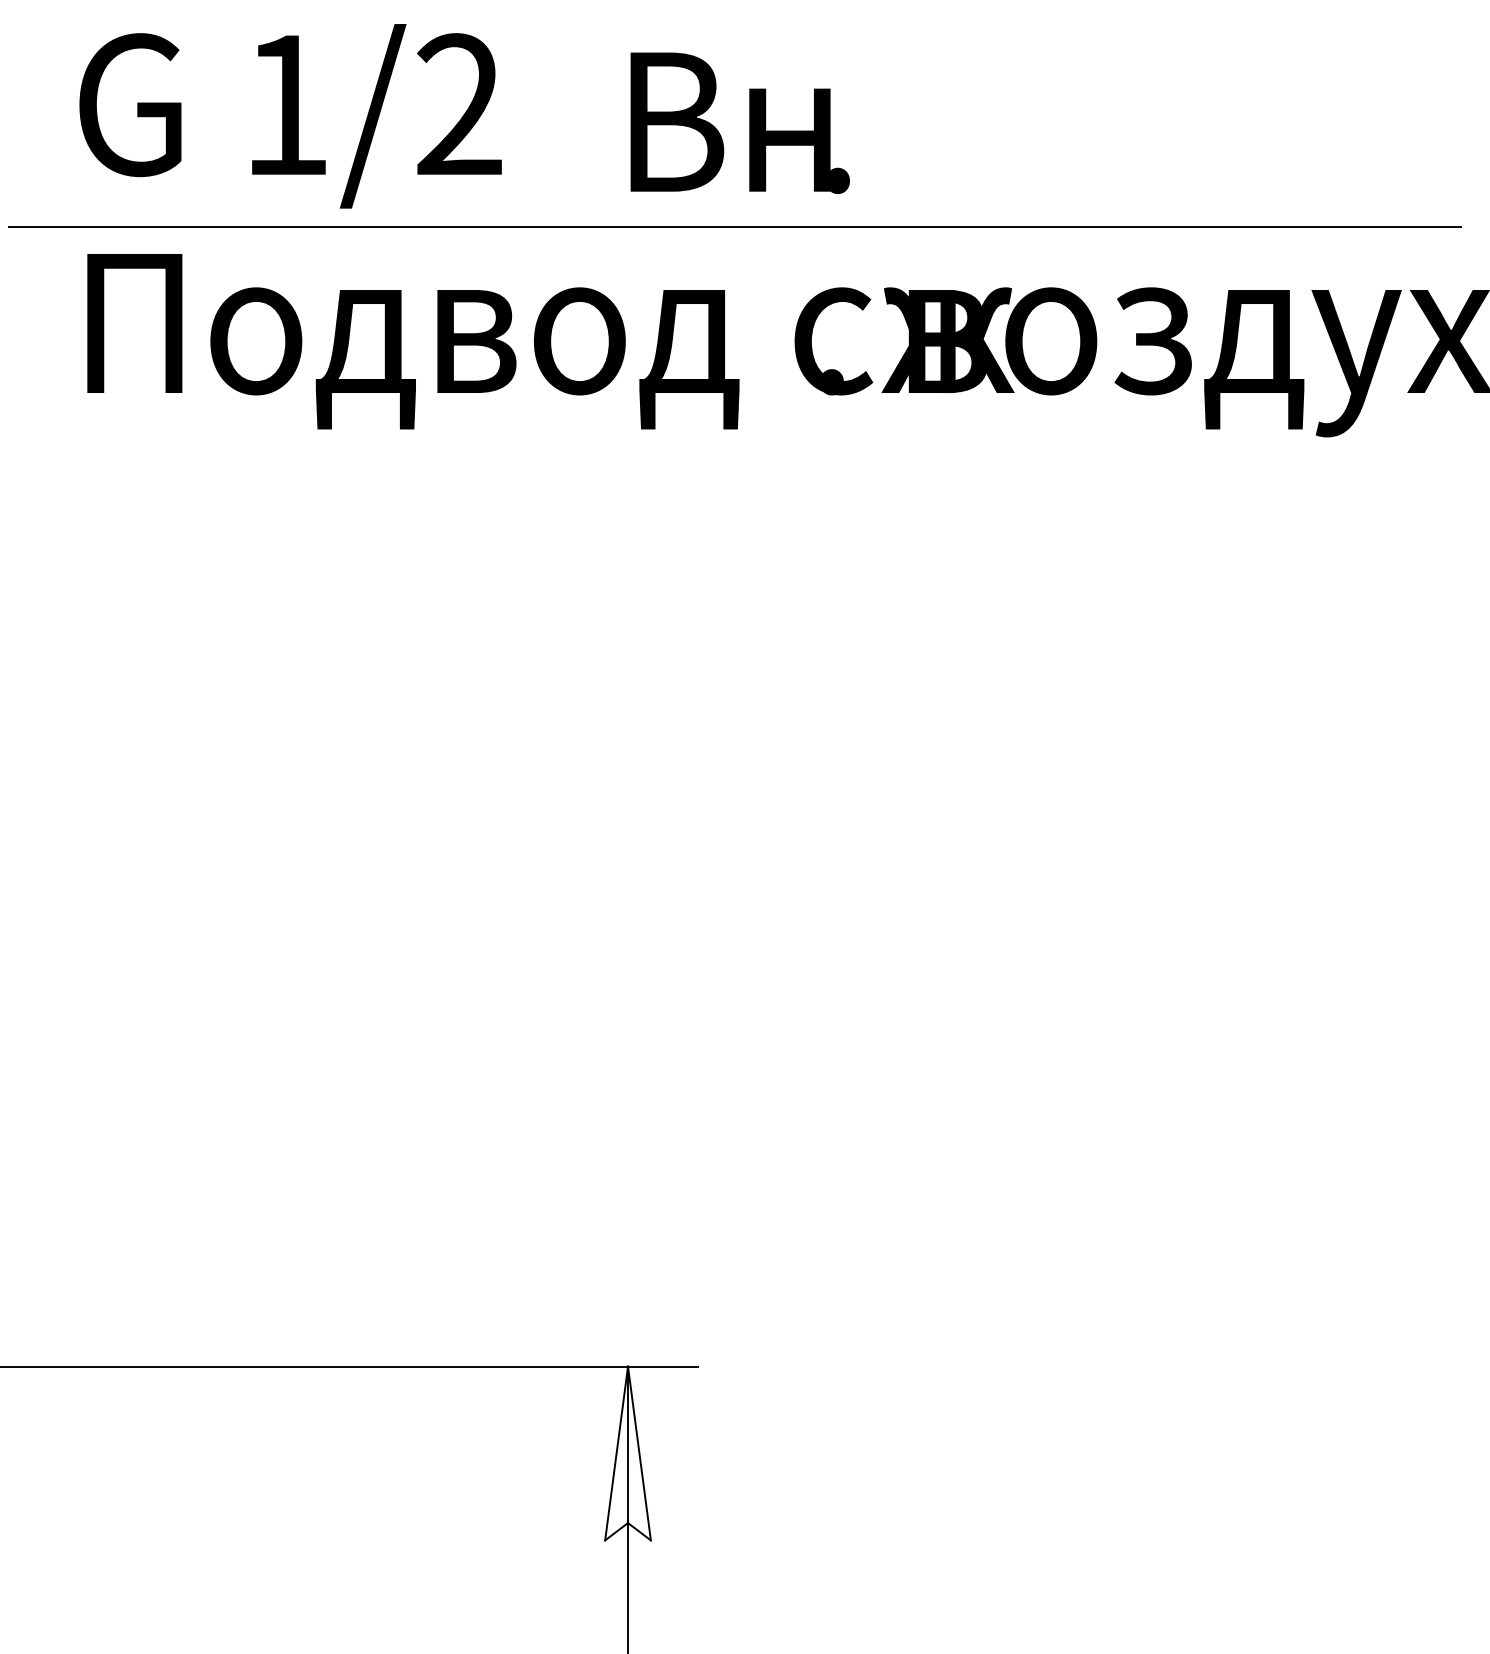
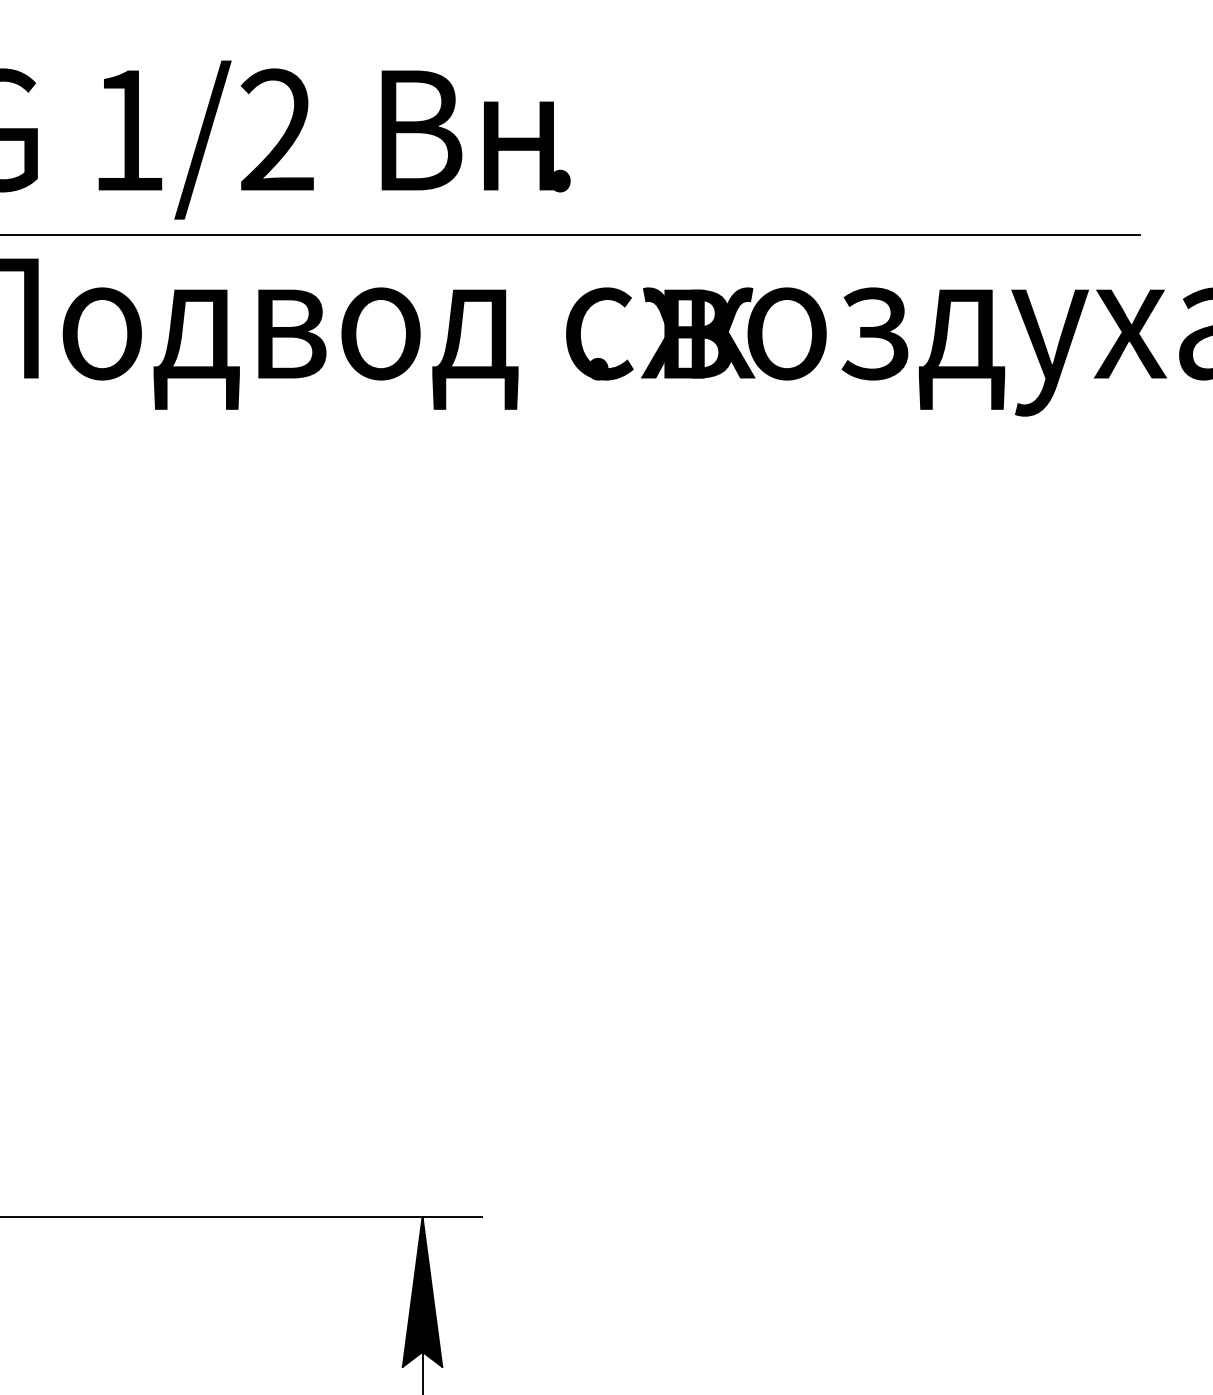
text: (739, 123) -> (475, 131), moved
fill: (627, 1453) -> (422, 1291), added

